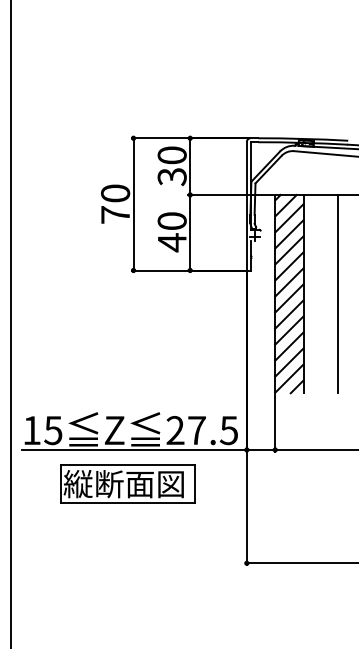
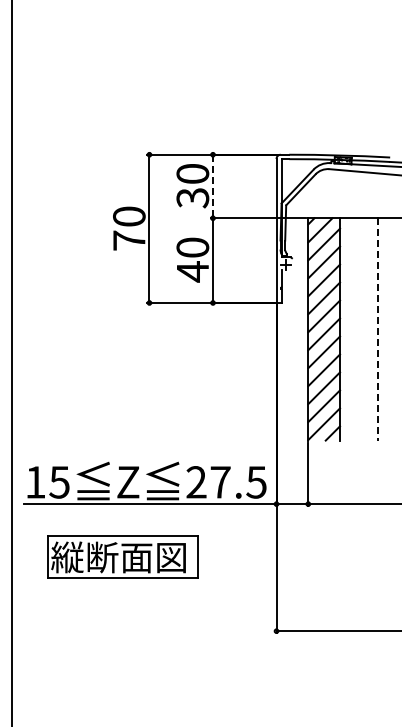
line: (190, 166) -> (213, 186), solid -> dashed
line: (337, 294) -> (378, 329), solid -> dashed
part: (127, 483) -> (122, 556), moved

